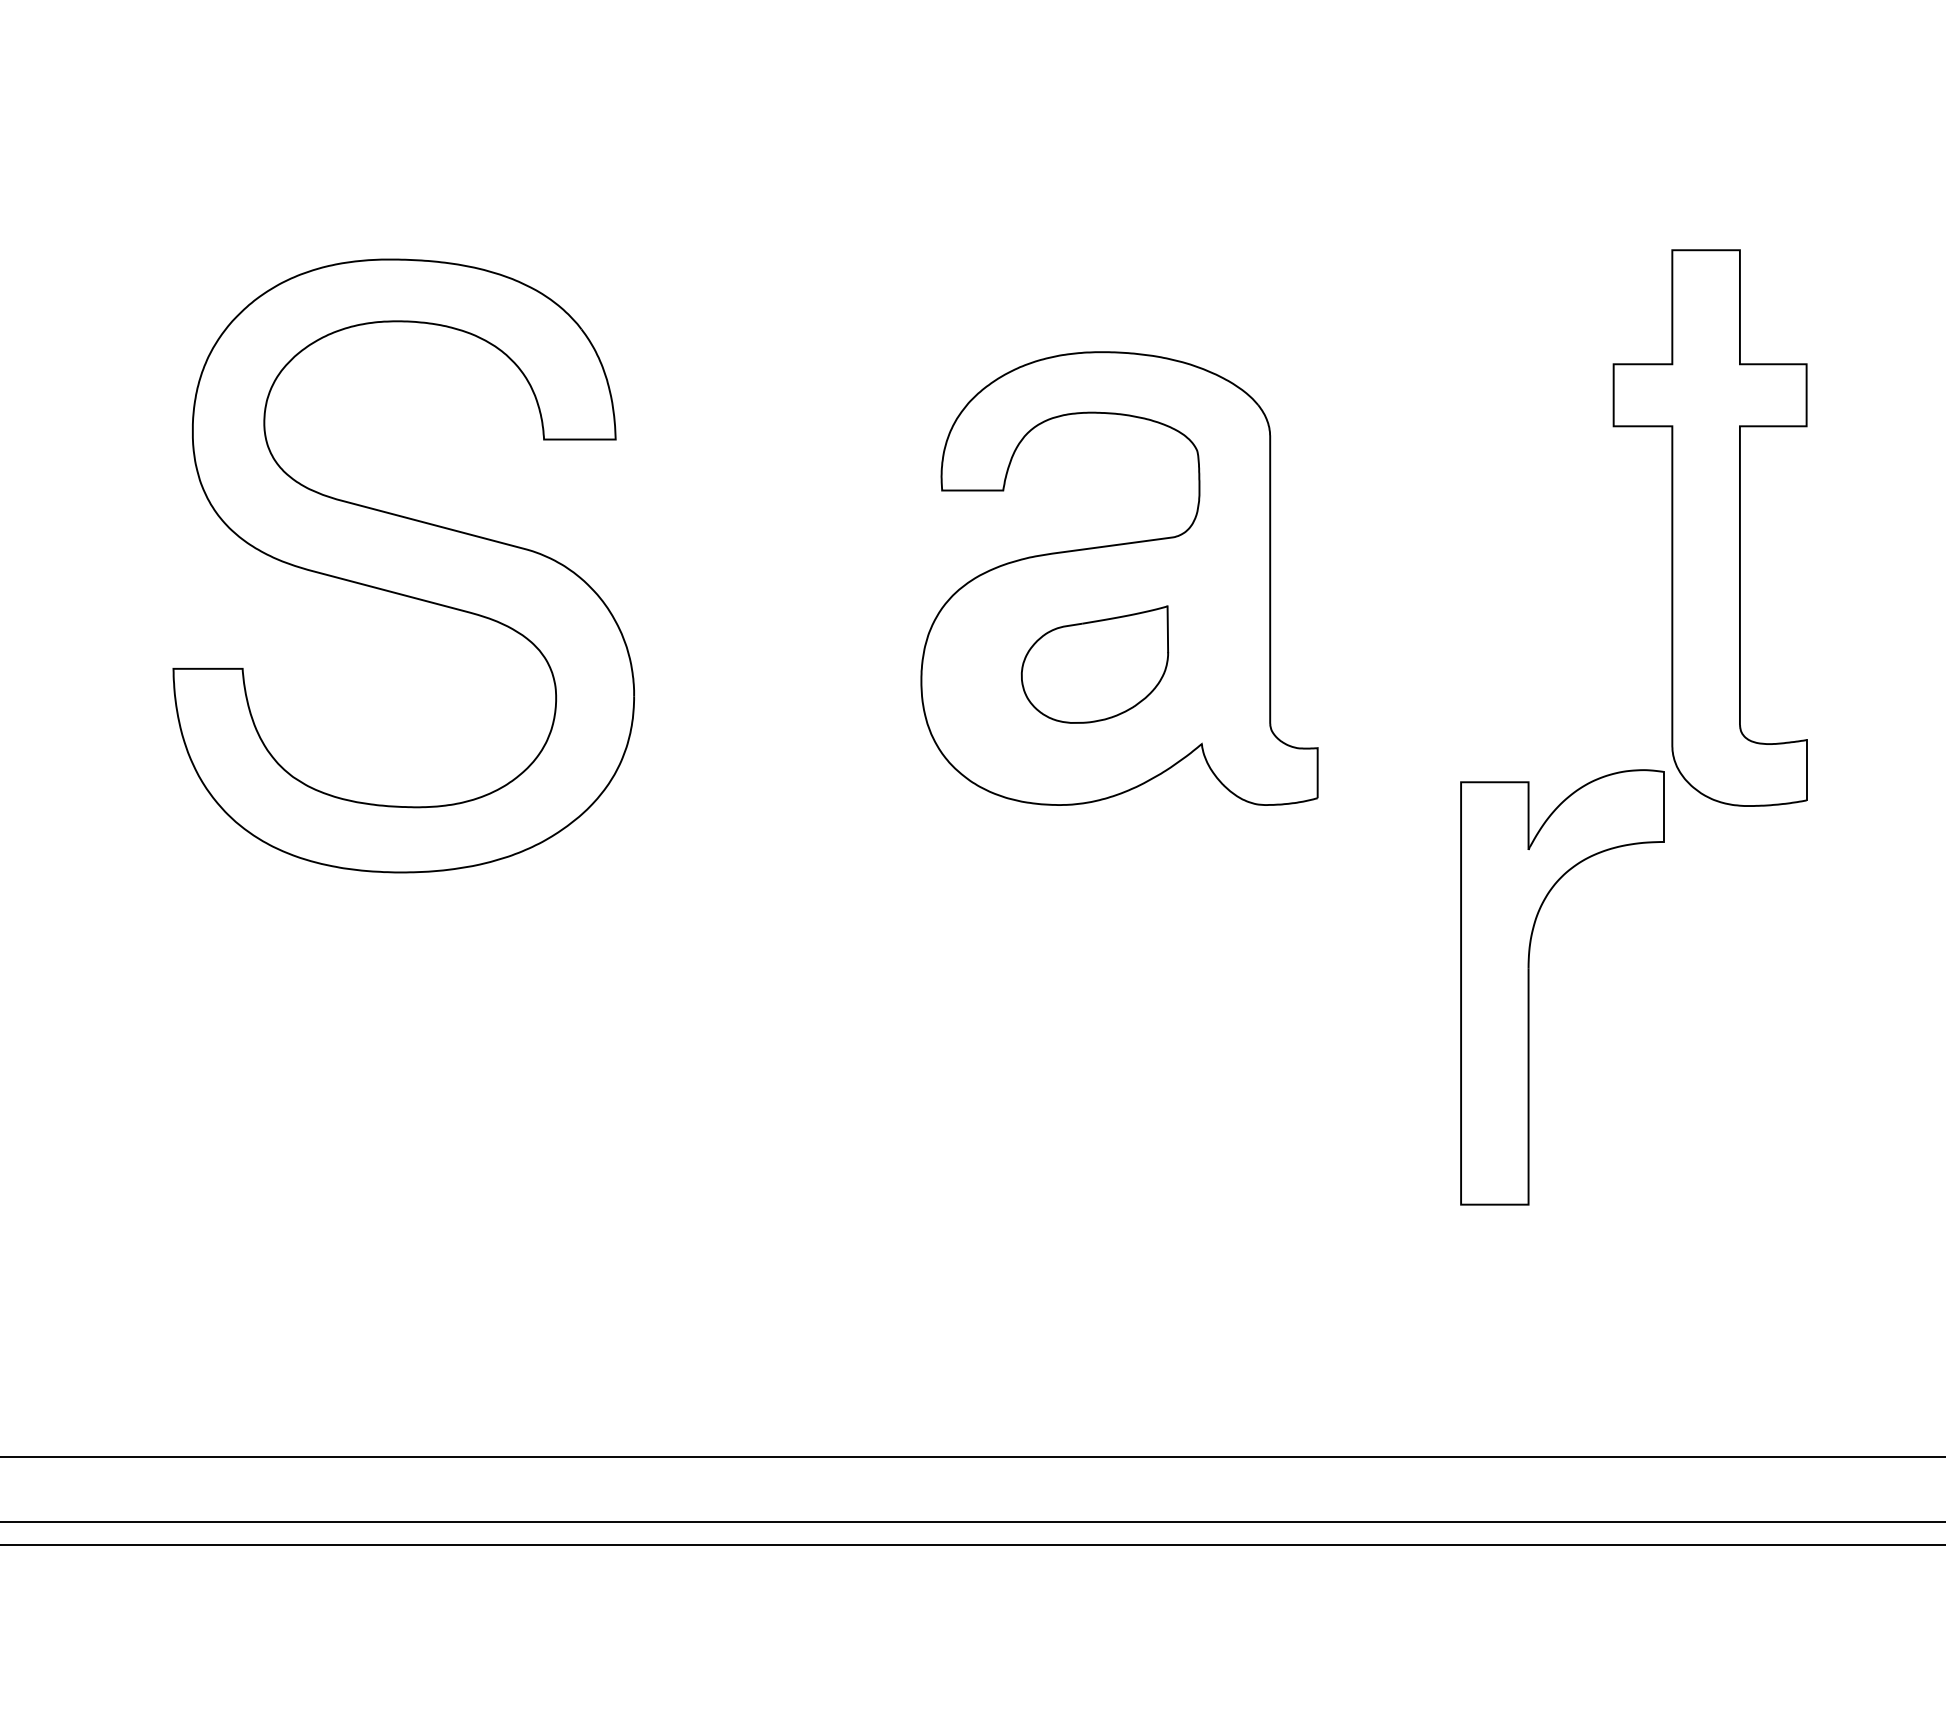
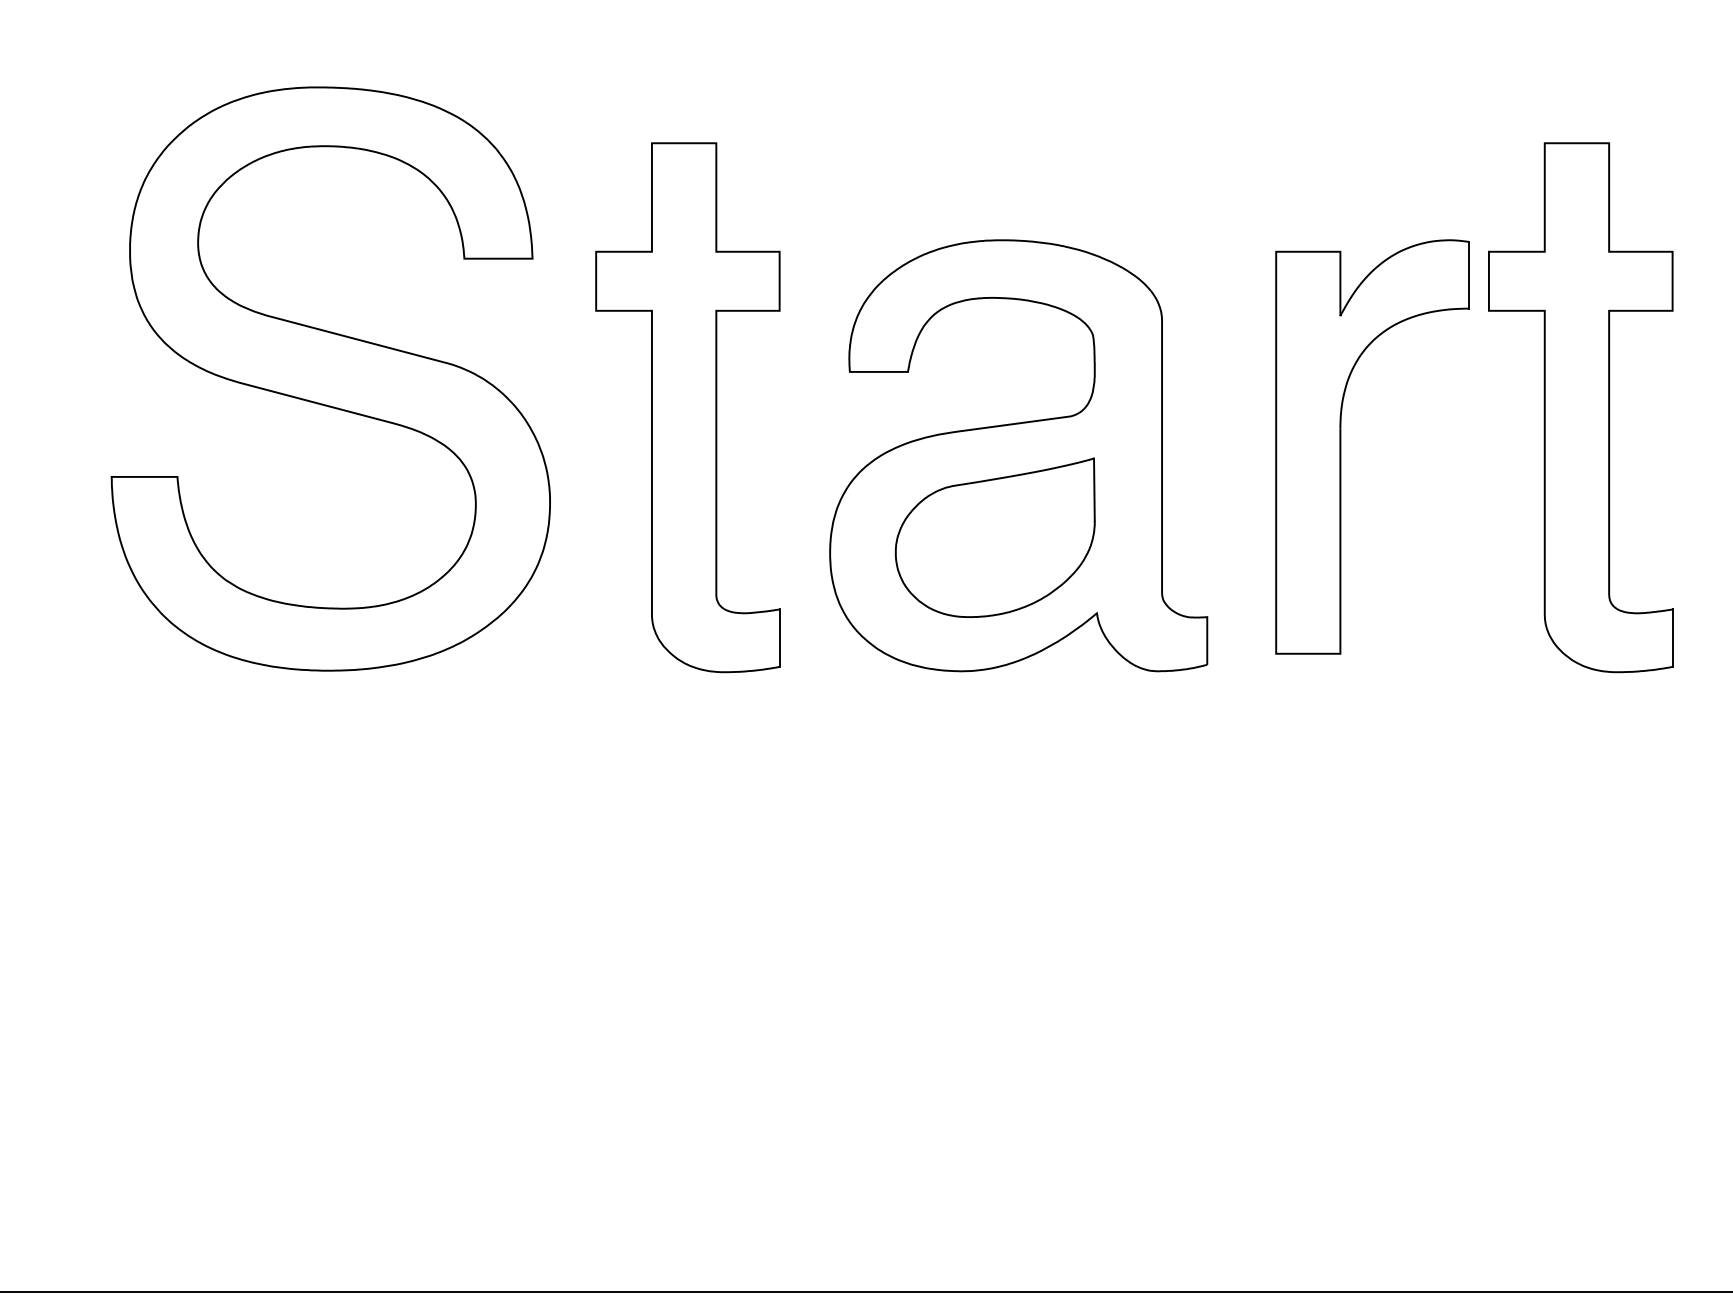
part: (771, 527) -> (687, 407), added
part: (403, 565) -> (330, 378), moved
part: (1094, 664) -> (994, 537), size x1.43
part: (1529, 987) -> (1341, 447), moved

